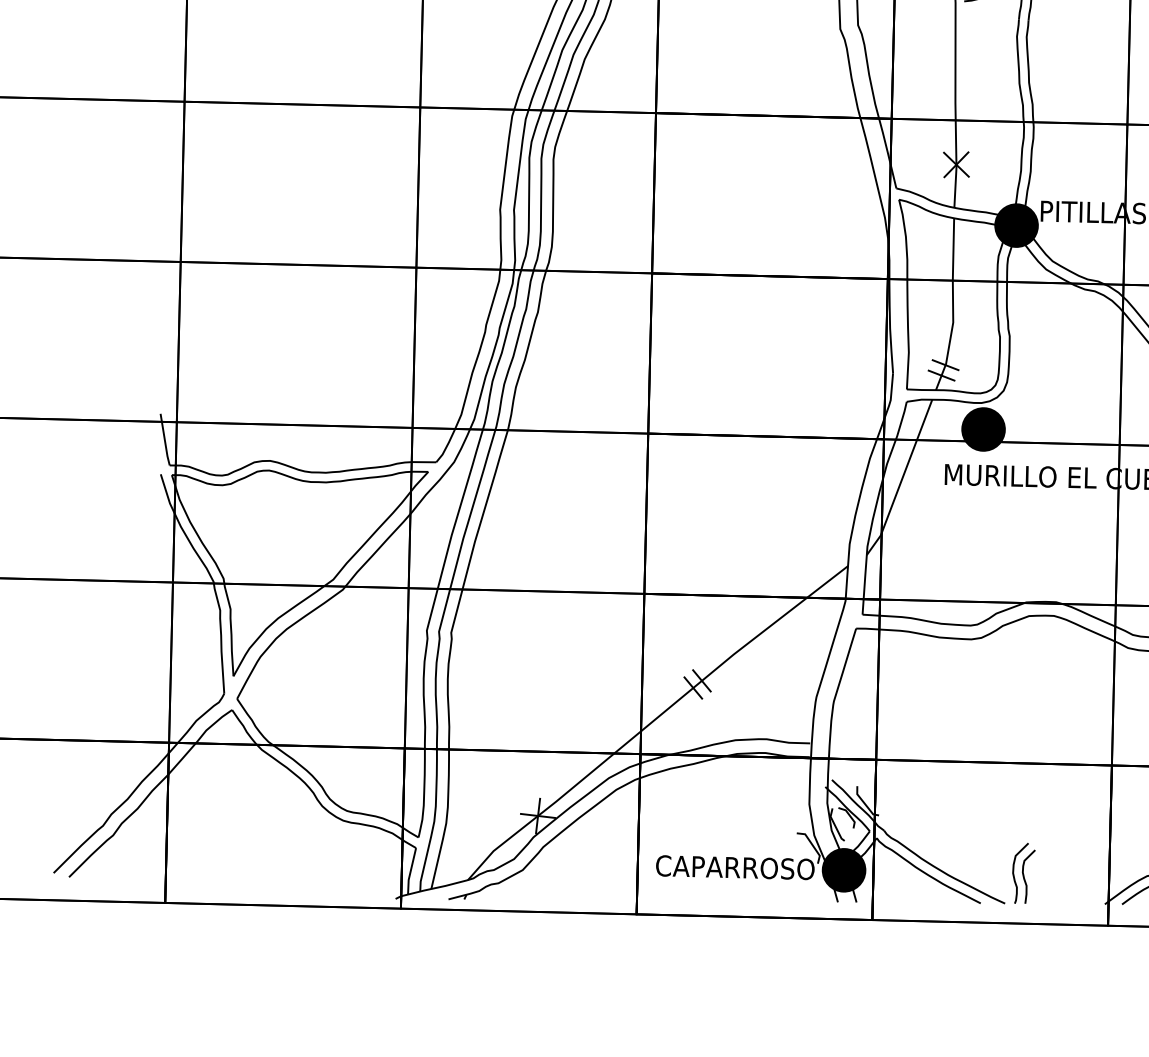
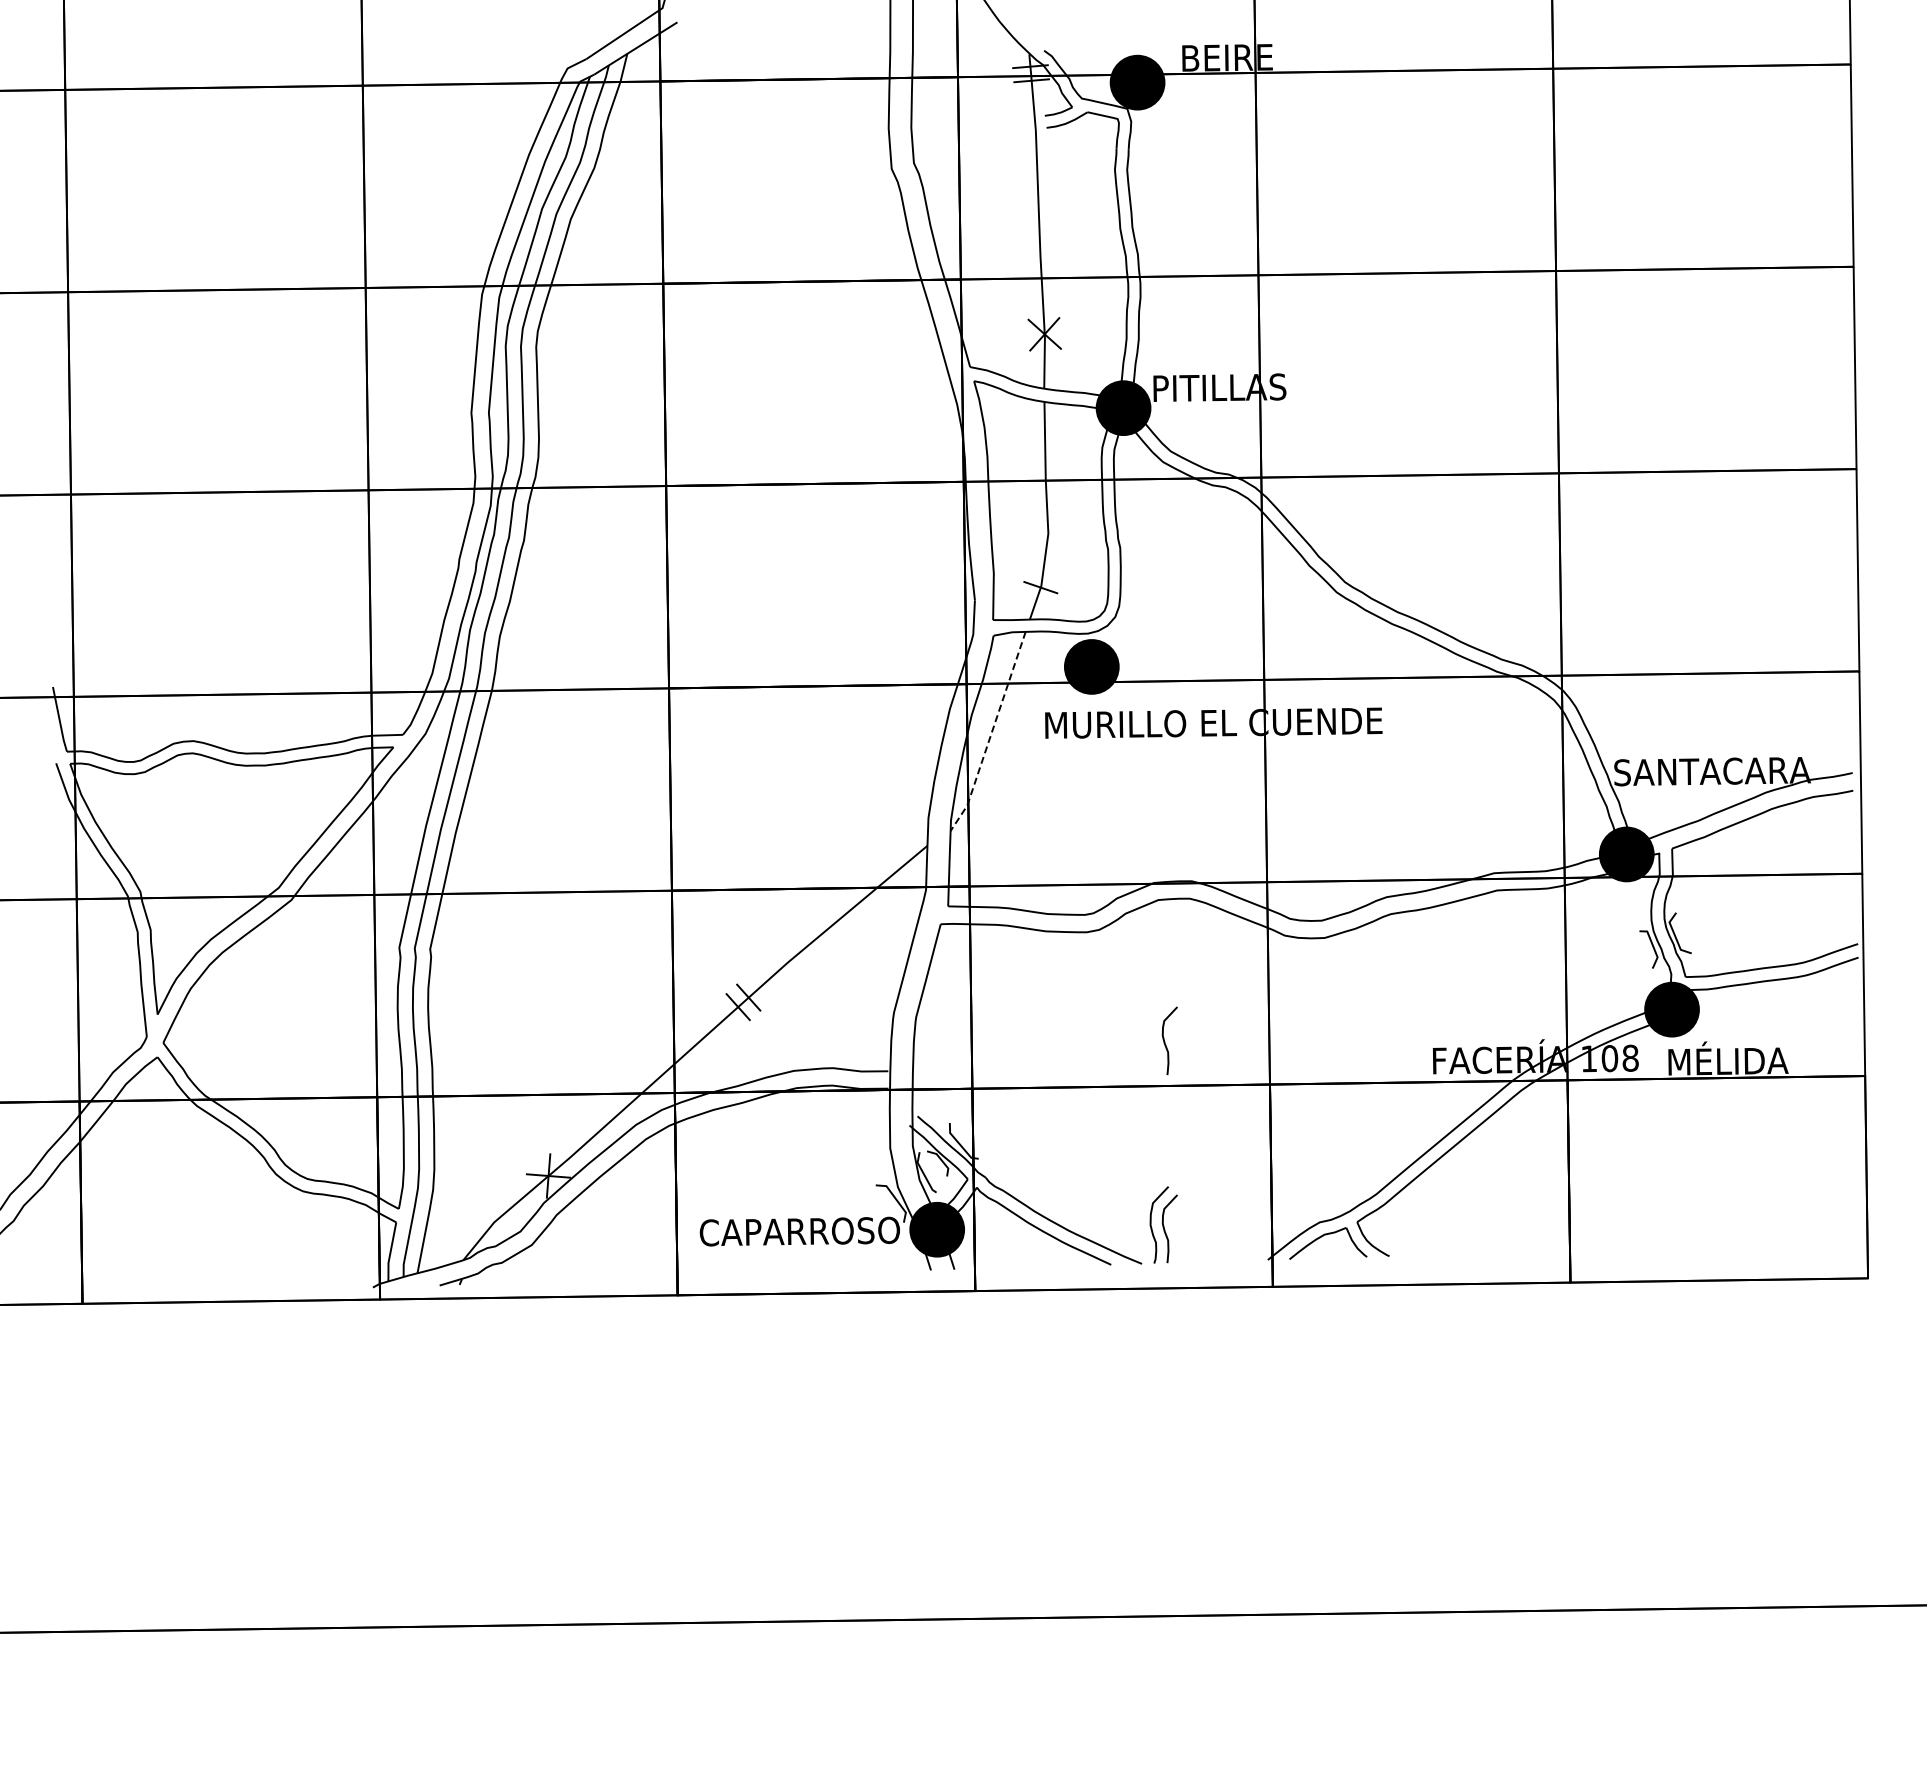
line: (941, 375) -> (1035, 600), removed
line: (902, 479) -> (991, 733), solid -> dashed
curve: (1030, 728) -> (1165, 1041), added

